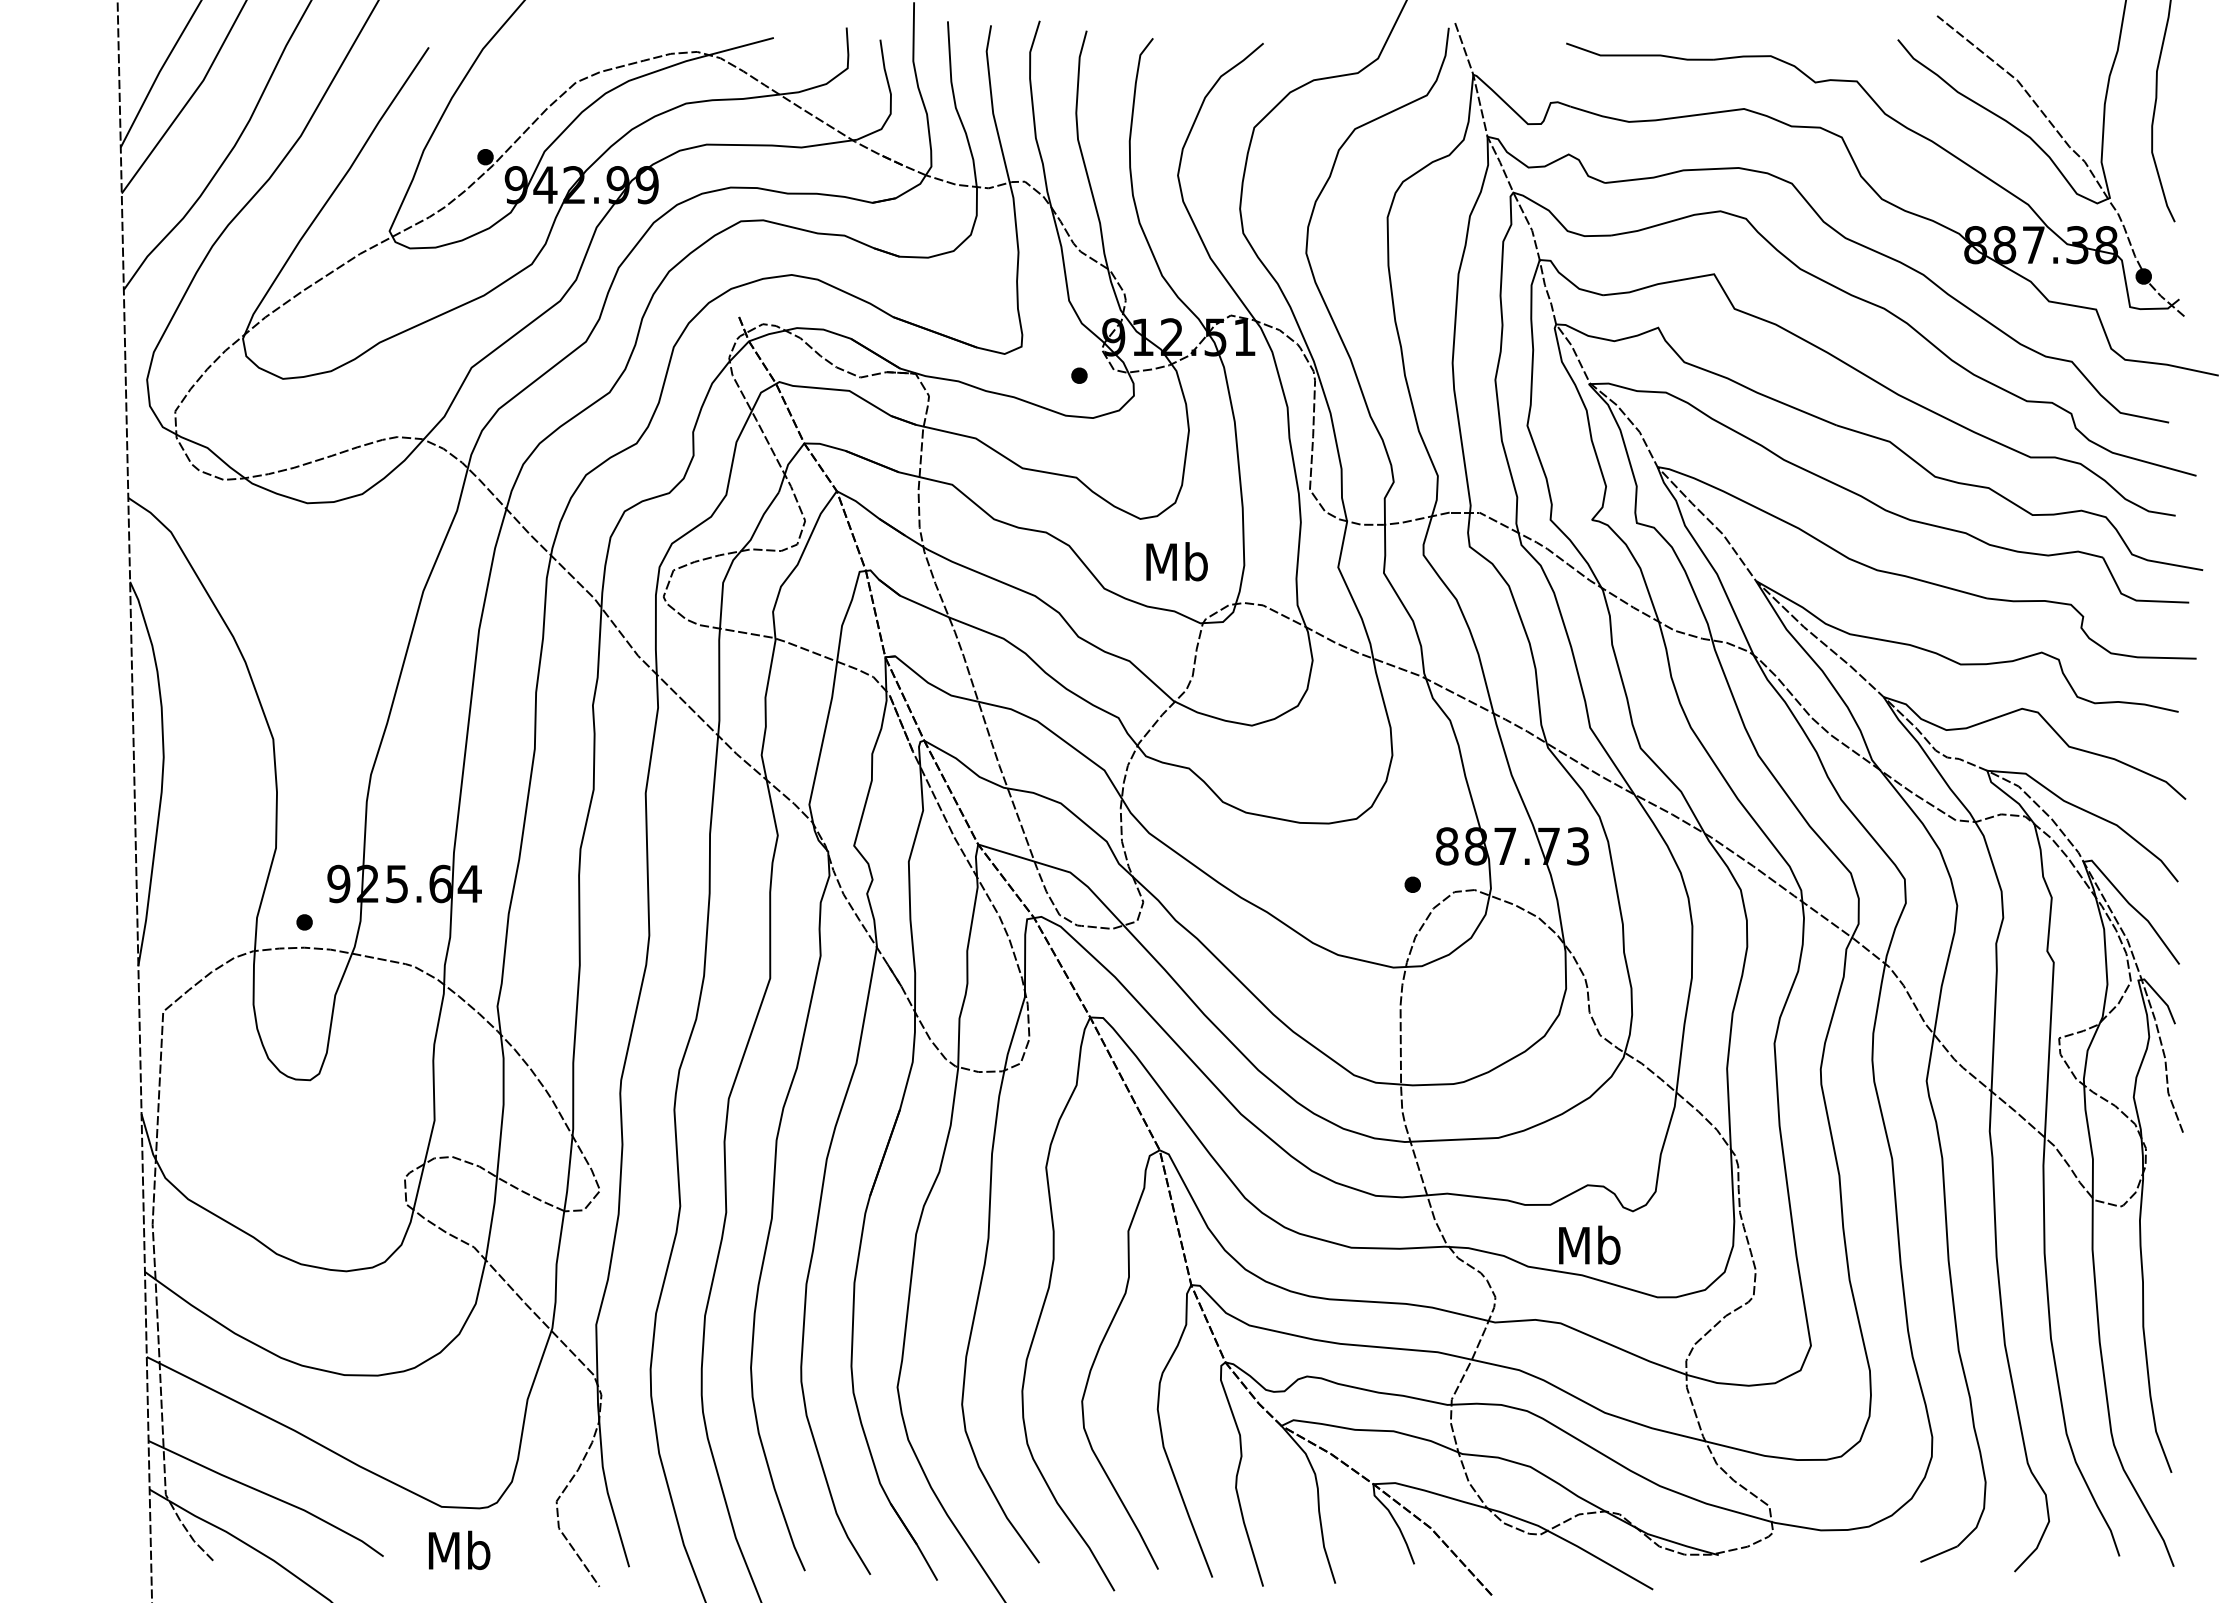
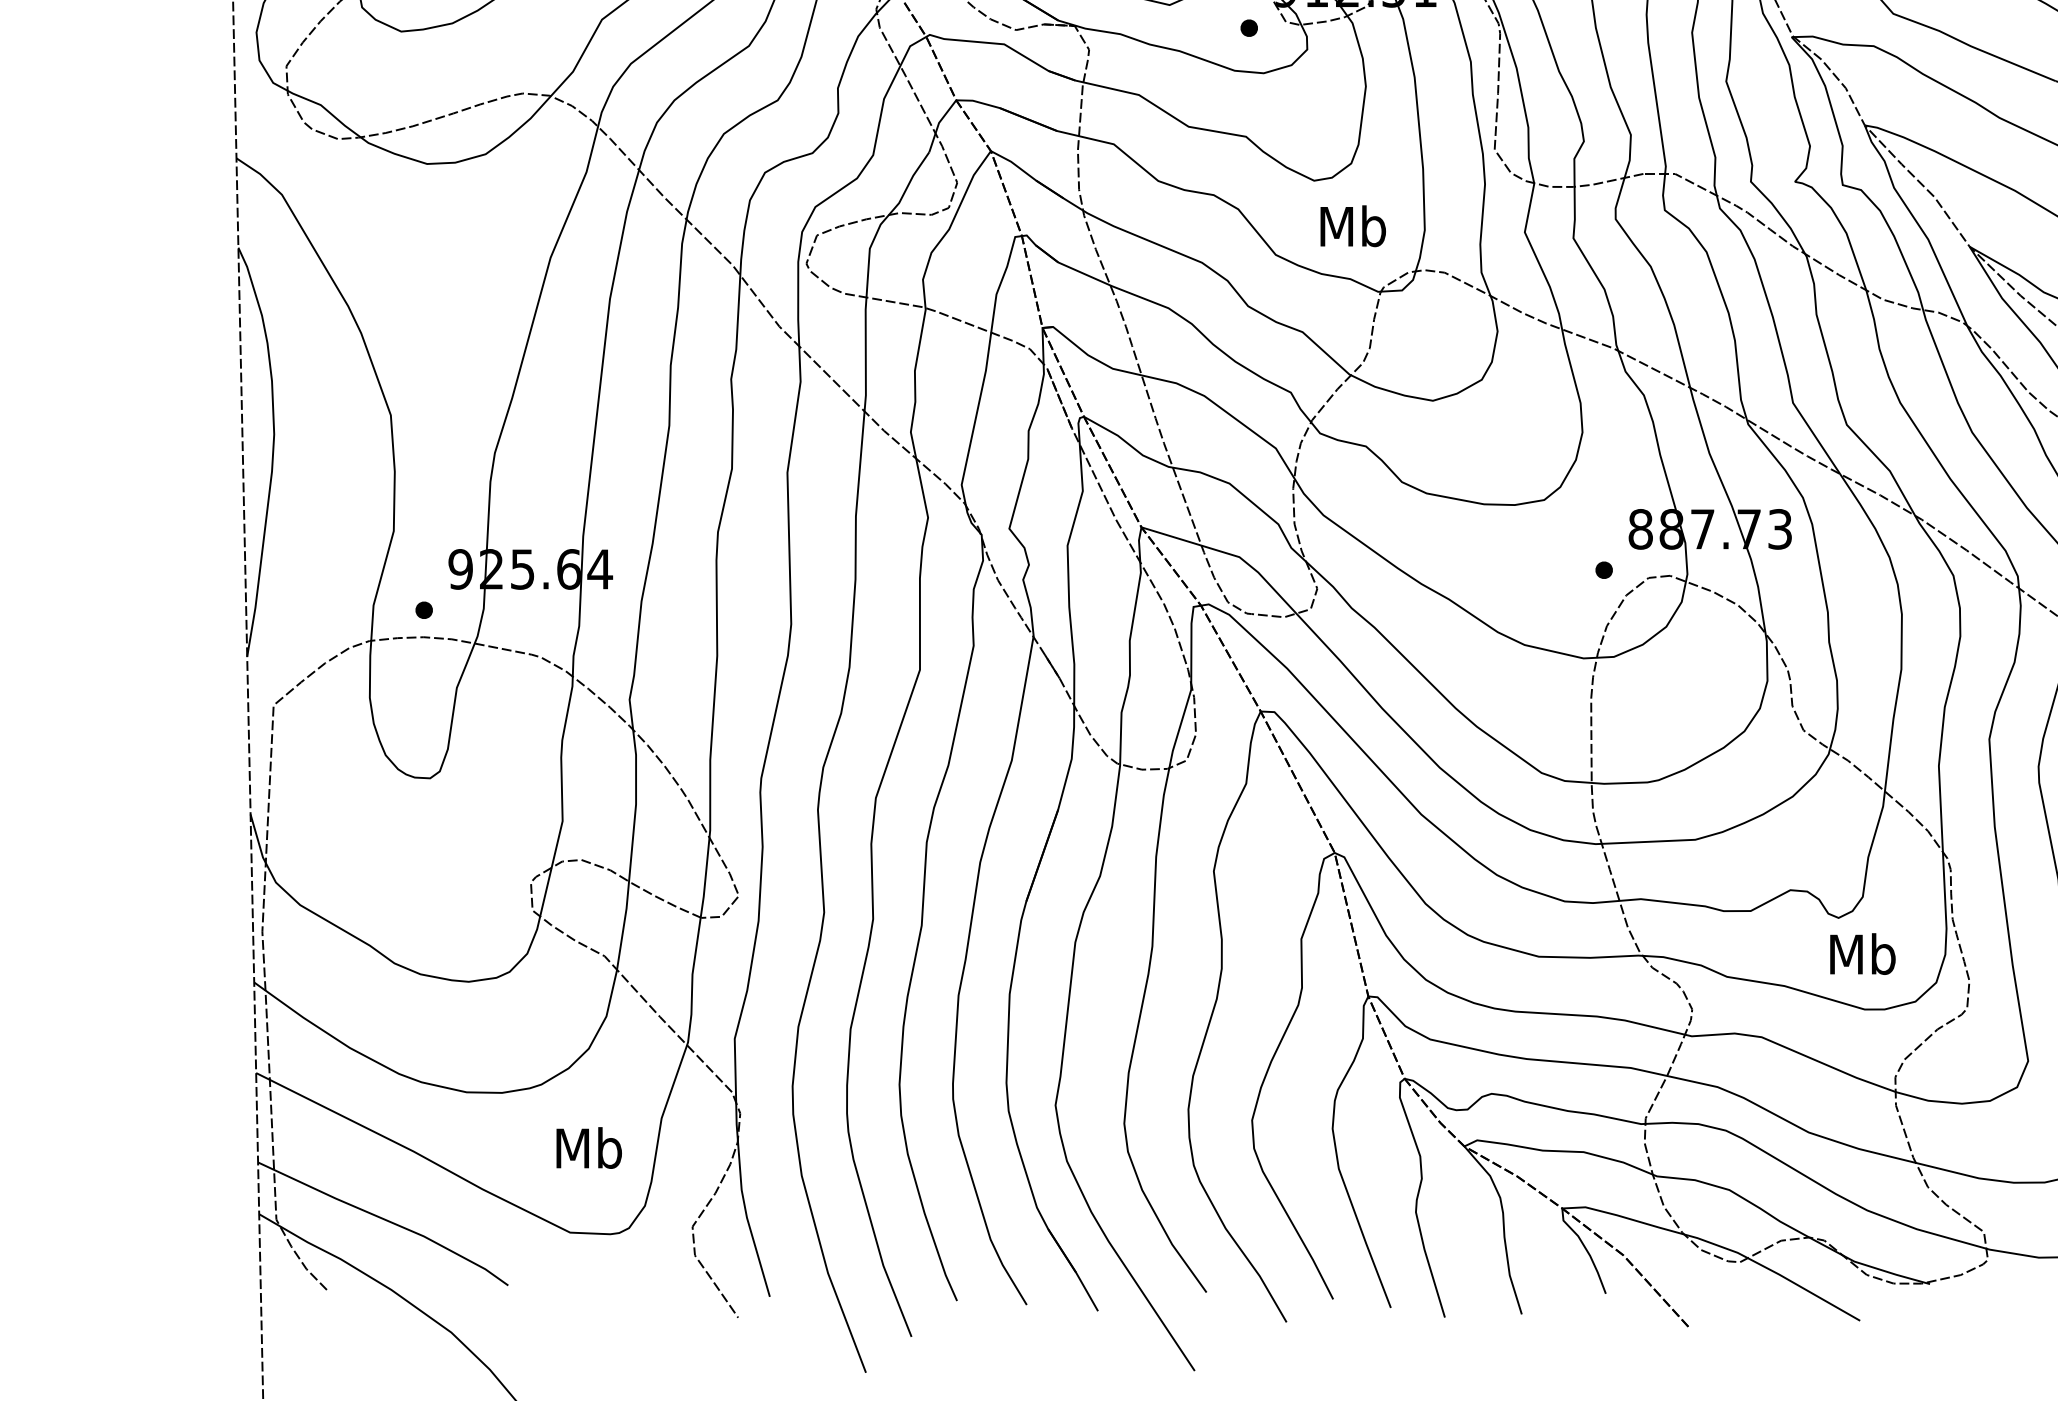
text: (1589, 1244) -> (1862, 953), moved
text: (459, 1550) -> (589, 1148), moved

